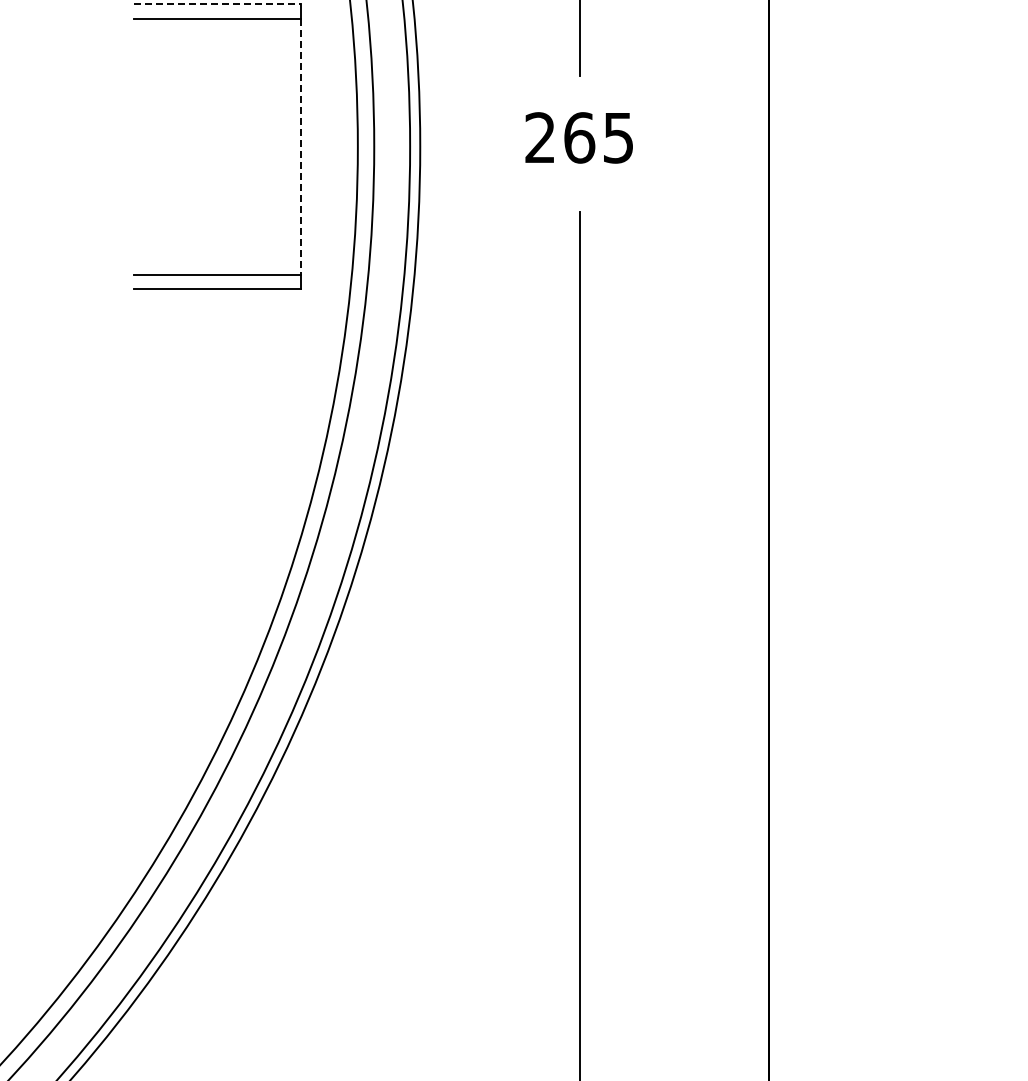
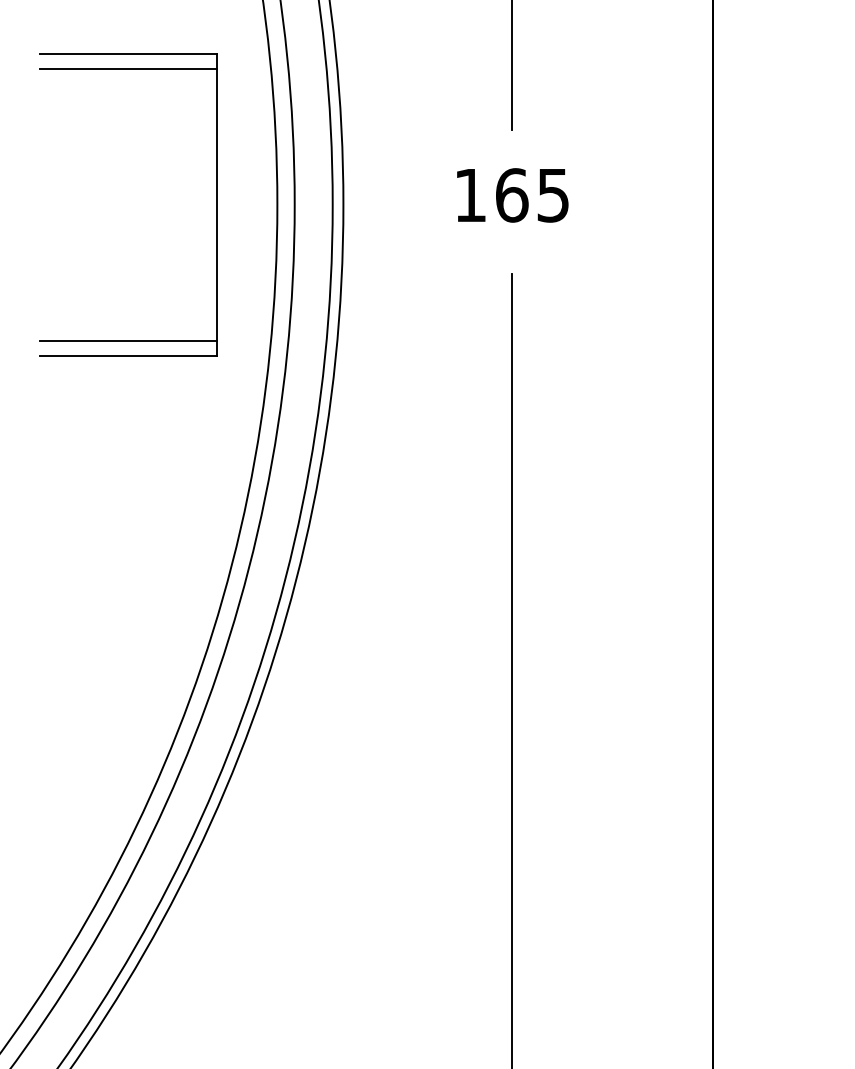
line: (217, 4) -> (128, 54), dashed -> solid
text: (539, 137) -> (469, 194), 265 -> 165
line: (301, 147) -> (217, 205), dashed -> solid

